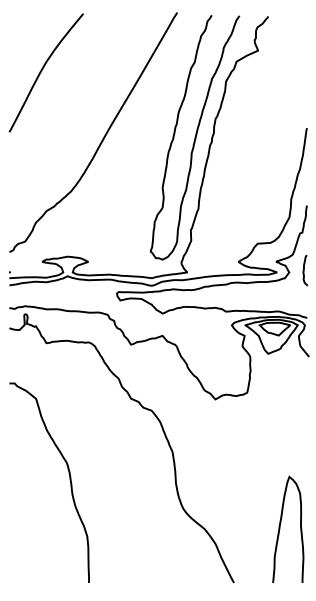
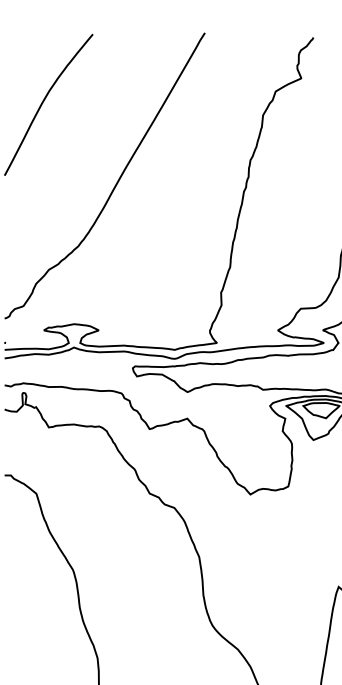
curve: (194, 137) -> (225, 181), removed

